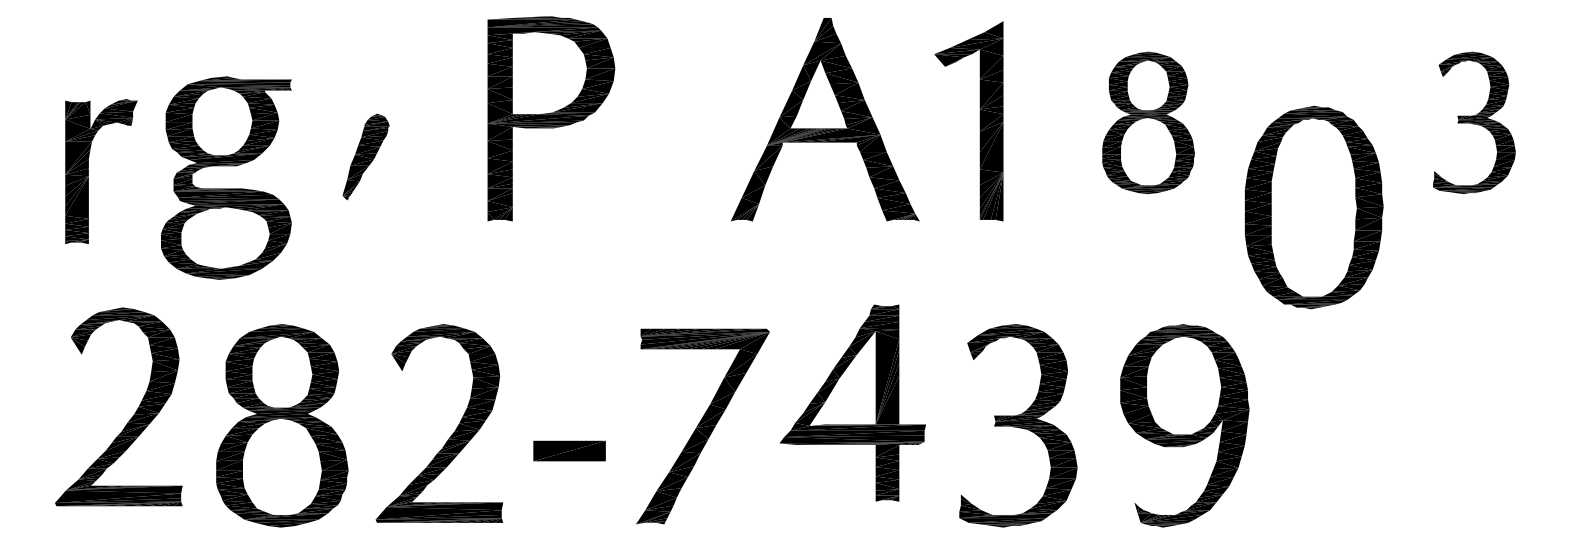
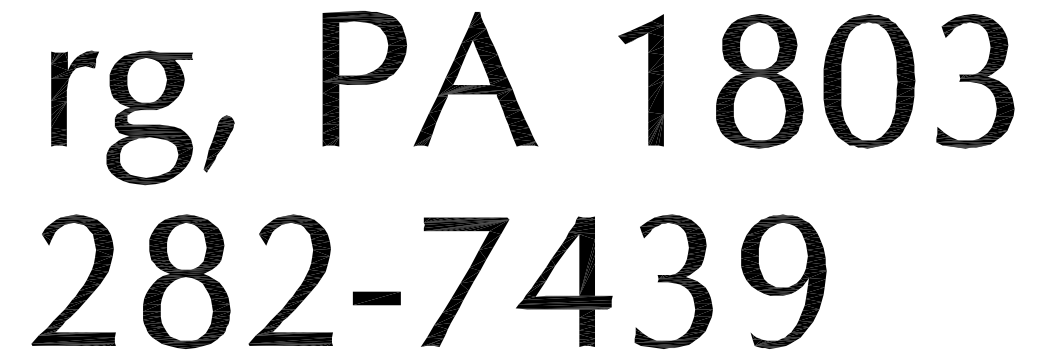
part: (824, 120) -> (475, 79), moved
part: (1147, 123) -> (759, 81), size x1.43
part: (1474, 123) -> (975, 81), size x1.43
part: (364, 156) -> (218, 143), moved
part: (88, 171) -> (66, 98), moved
part: (1314, 207) -> (869, 81), moved
part: (853, 402) -> (564, 281), moved
part: (130, 417) -> (81, 287), moved

